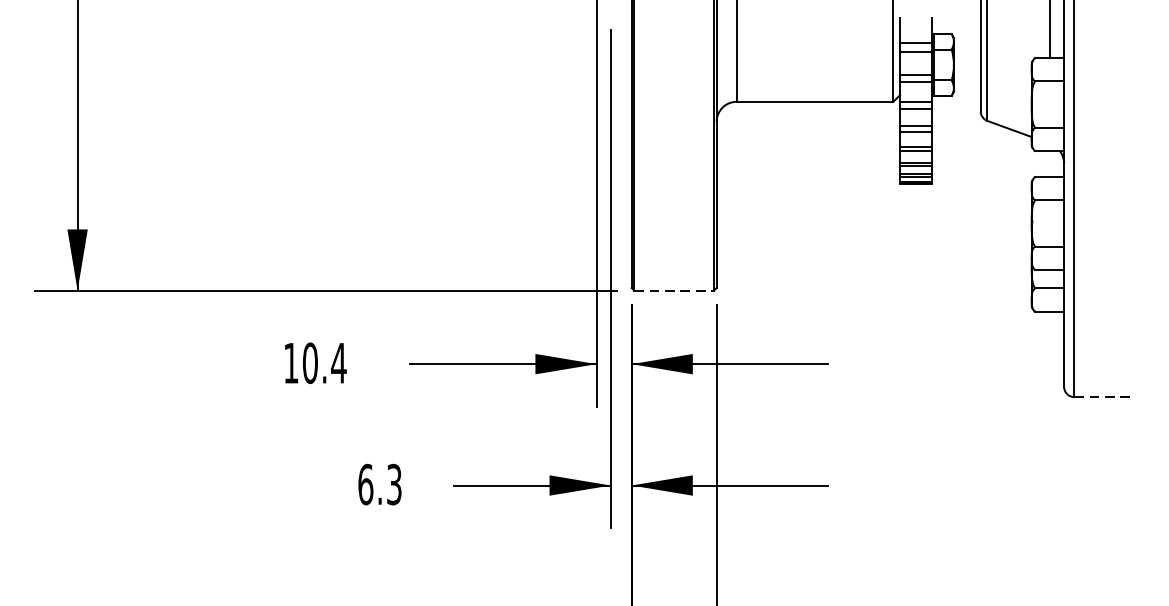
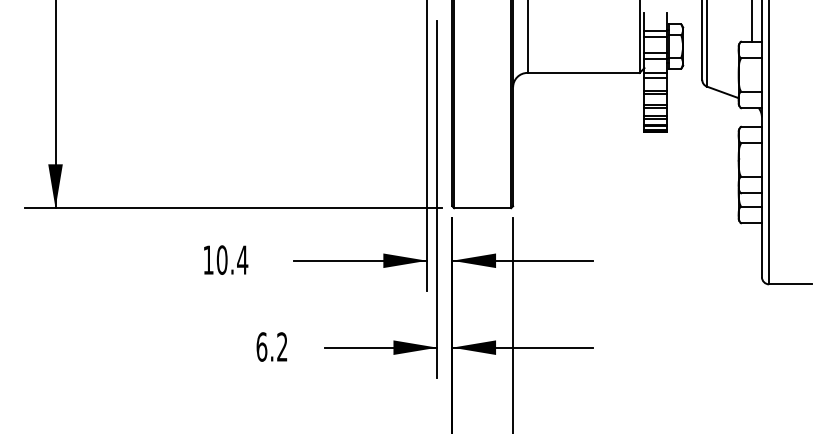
line: (673, 291) -> (482, 208), dashed -> solid
line: (1104, 397) -> (790, 284), dashed -> solid
text: (394, 483) -> (282, 346), 6.3 -> 6.2

